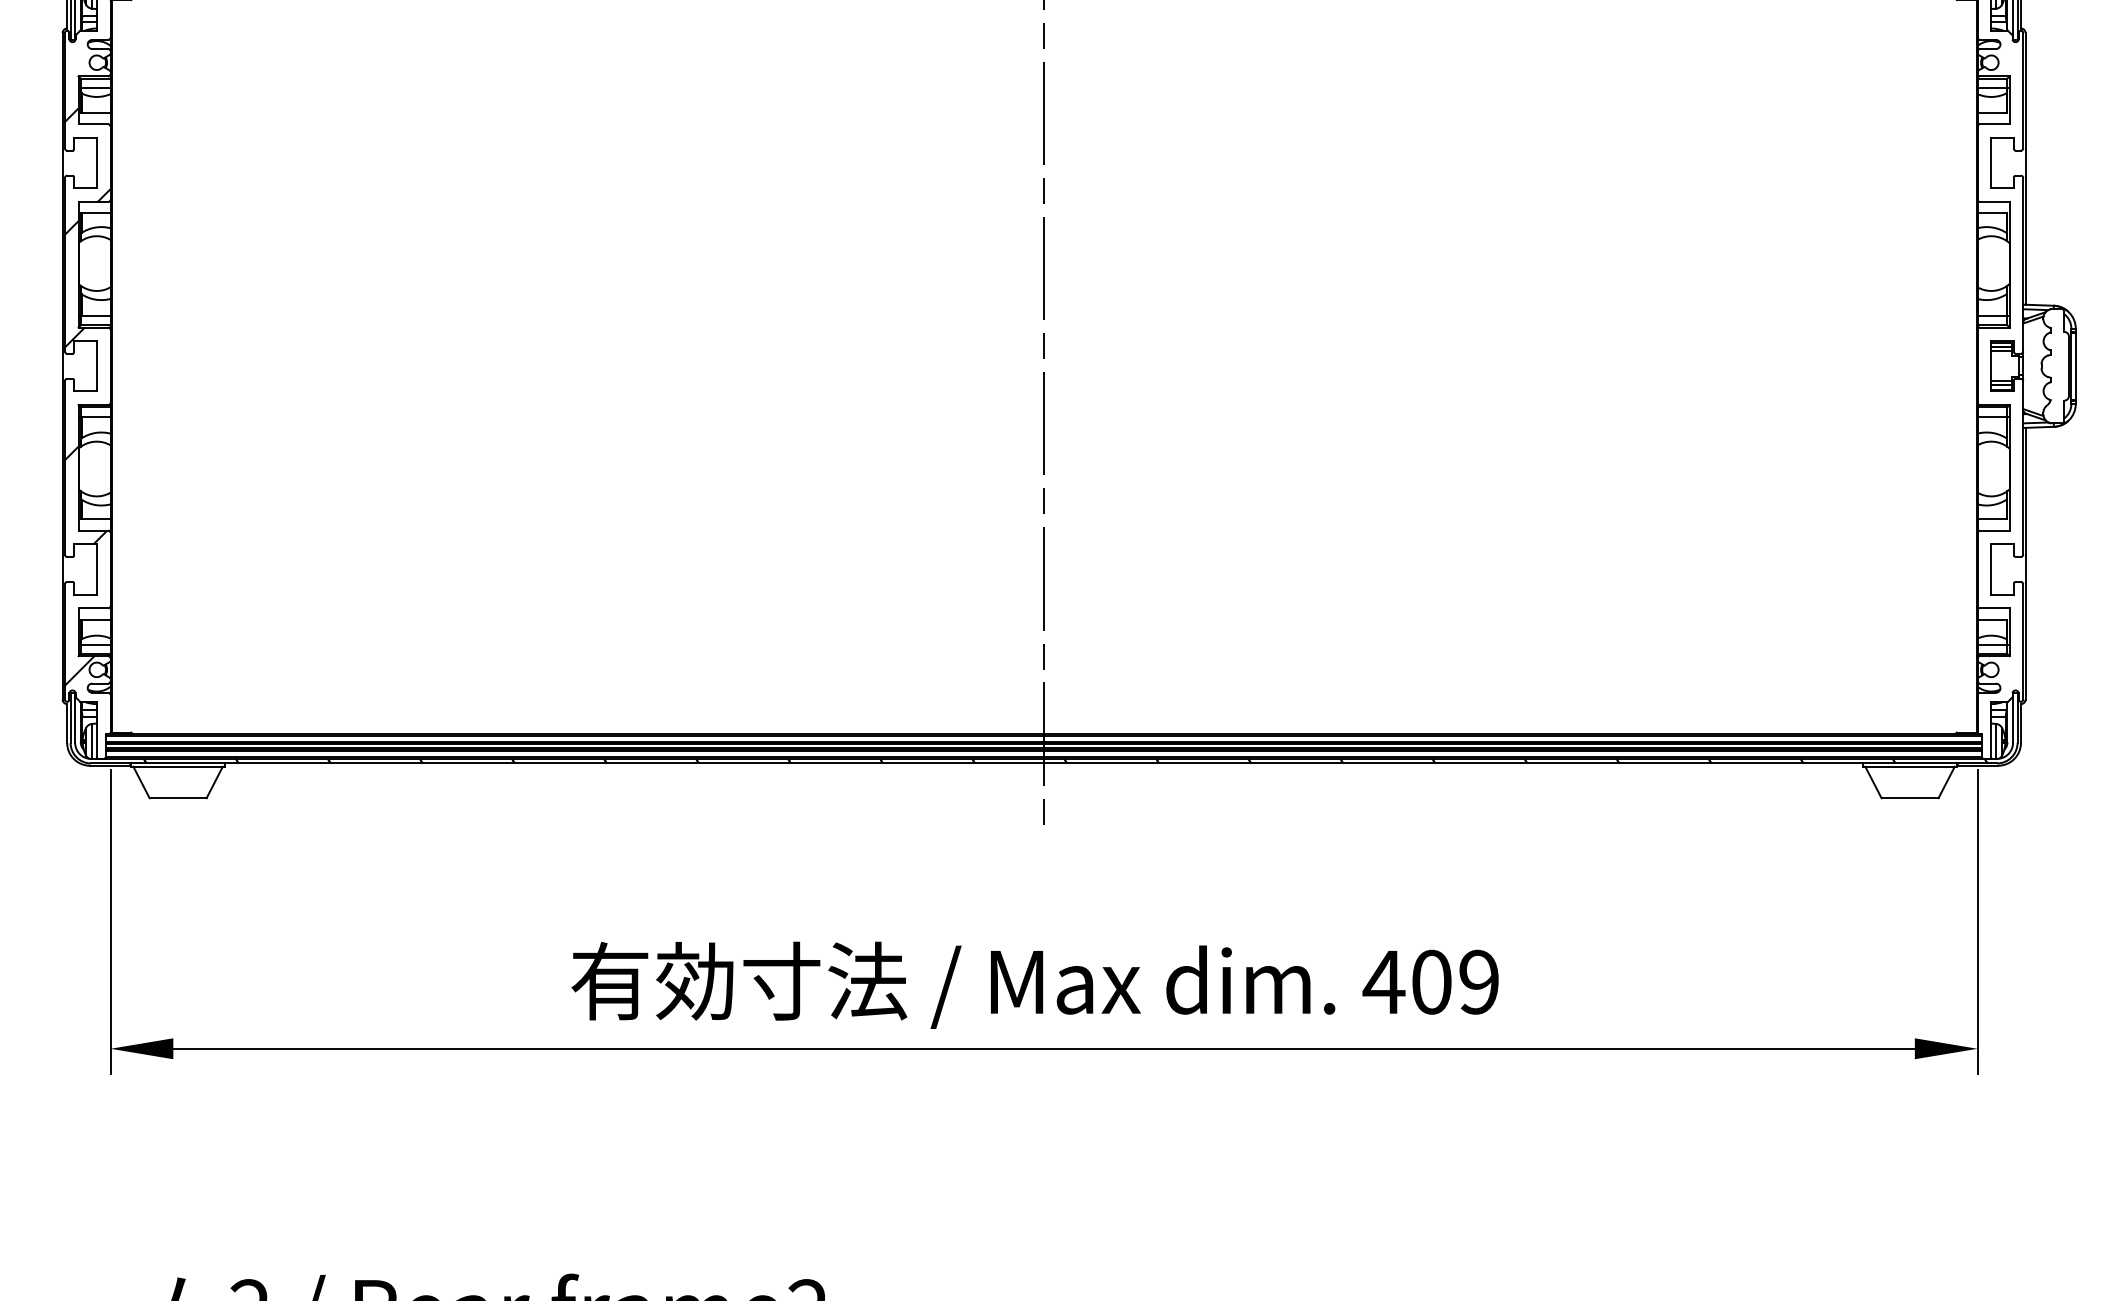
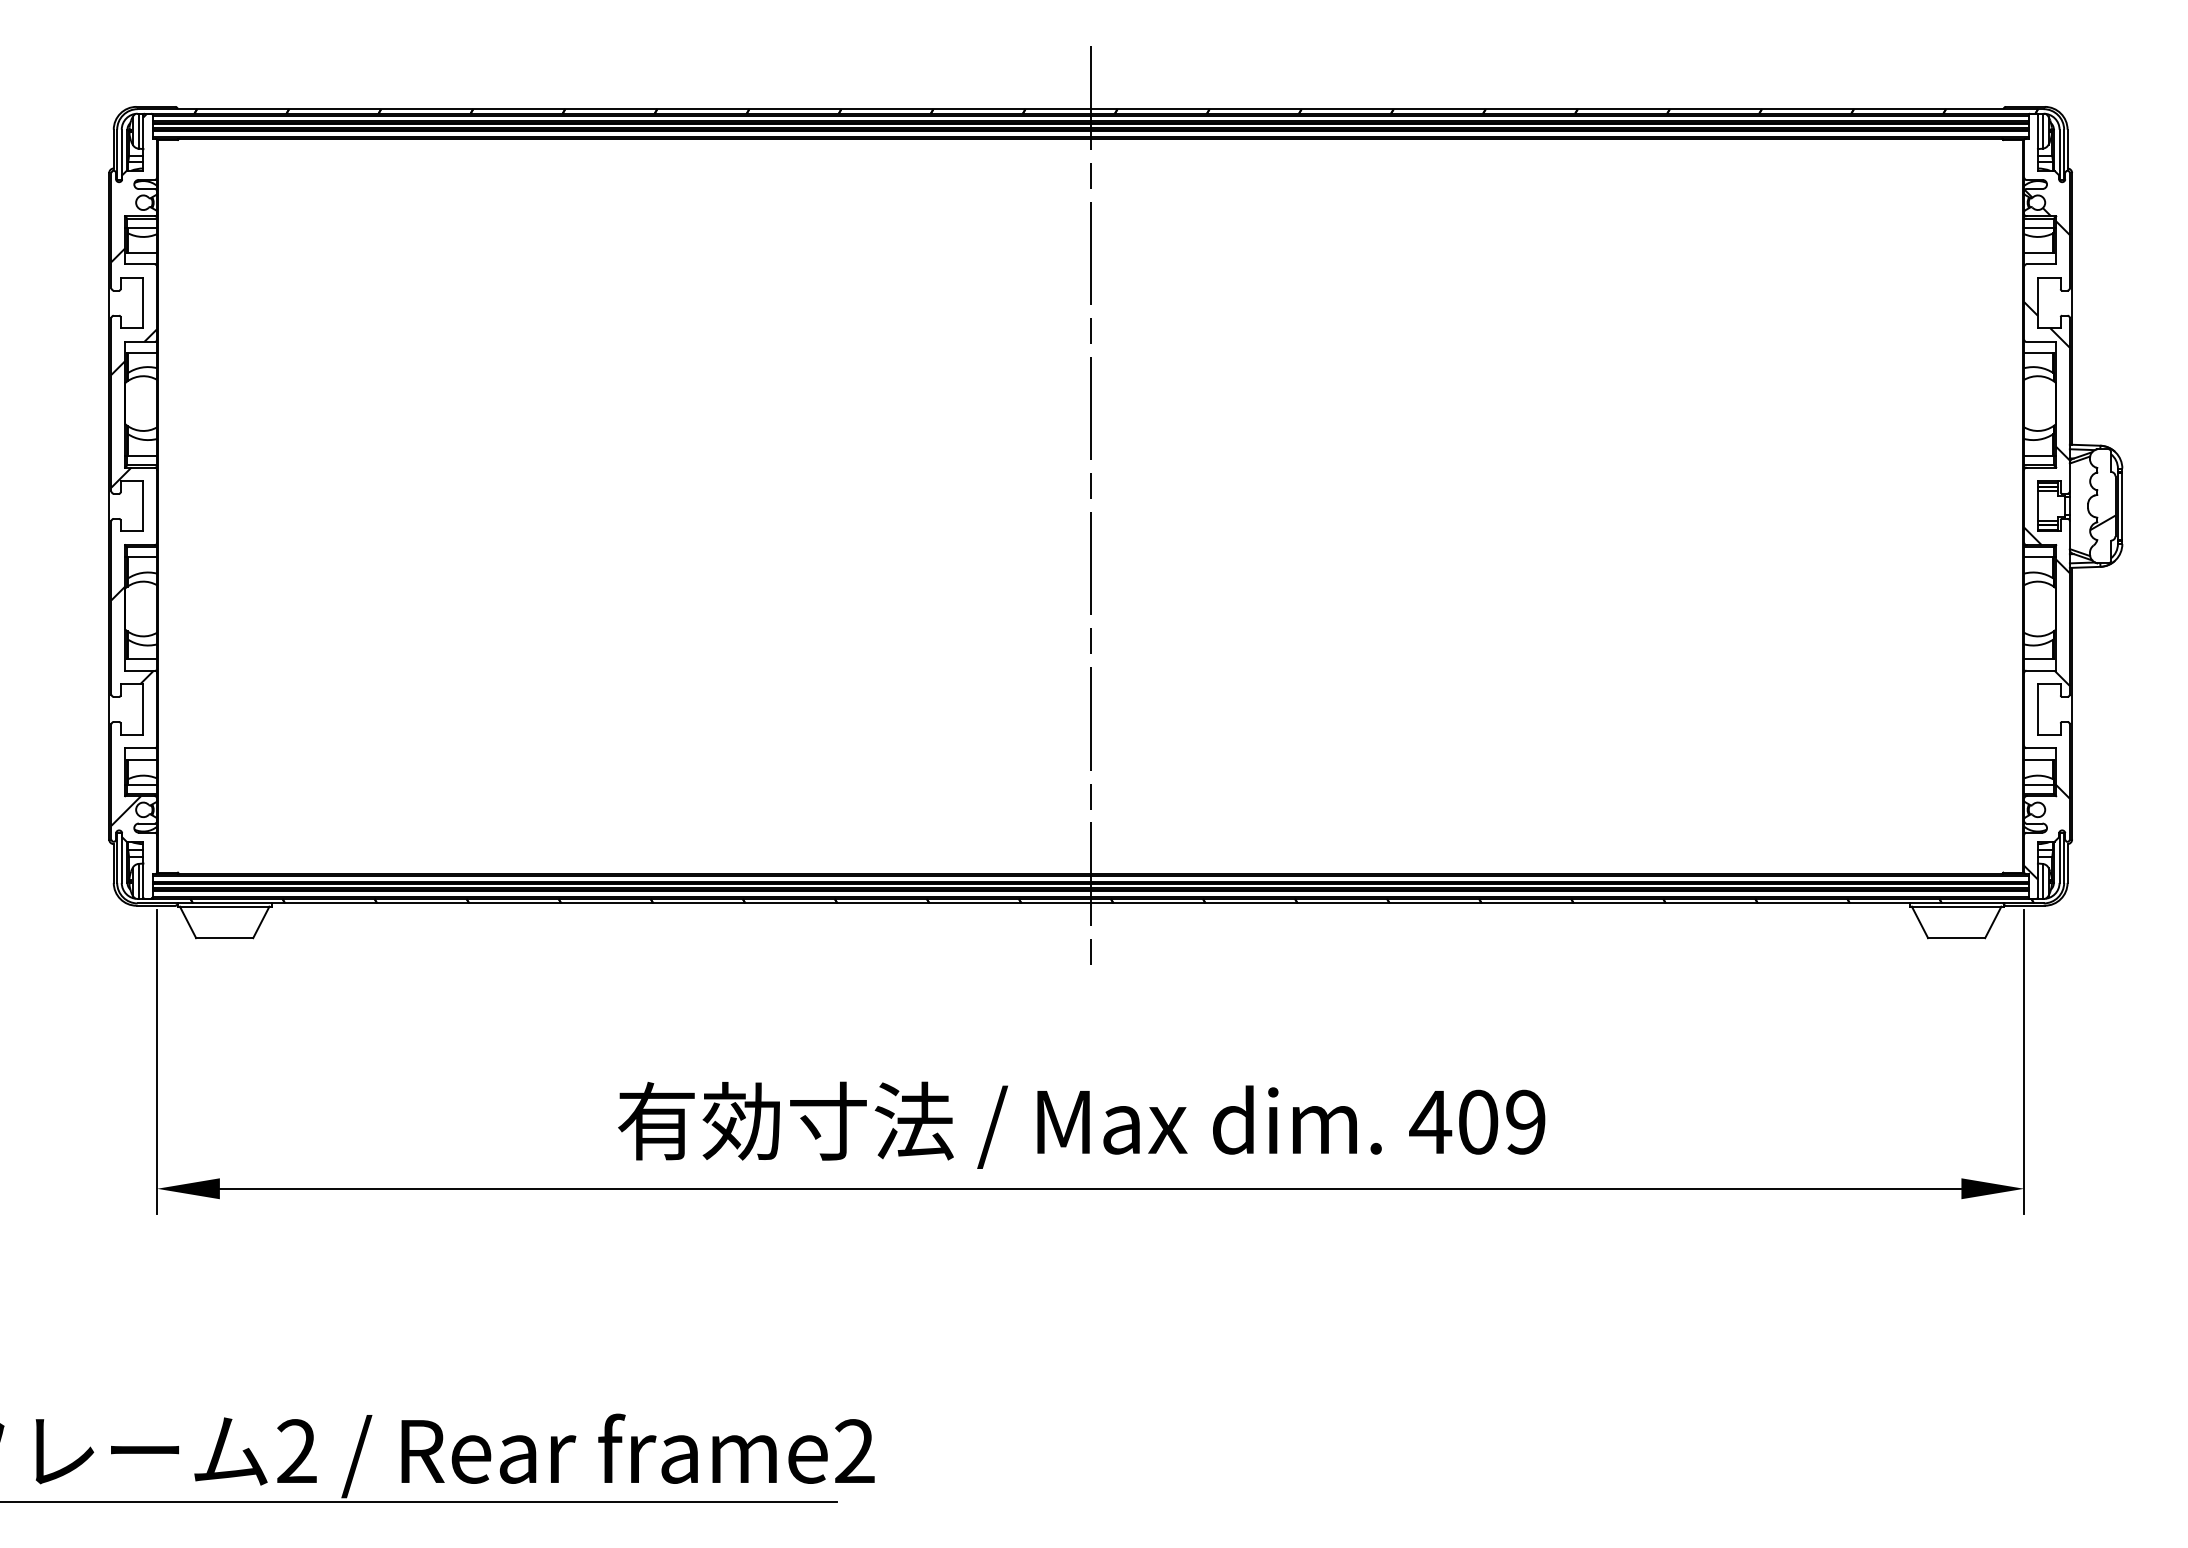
hatch: (2055, 382) -> (2102, 522), added
hatch: (1999, 394) -> (2046, 534), added

